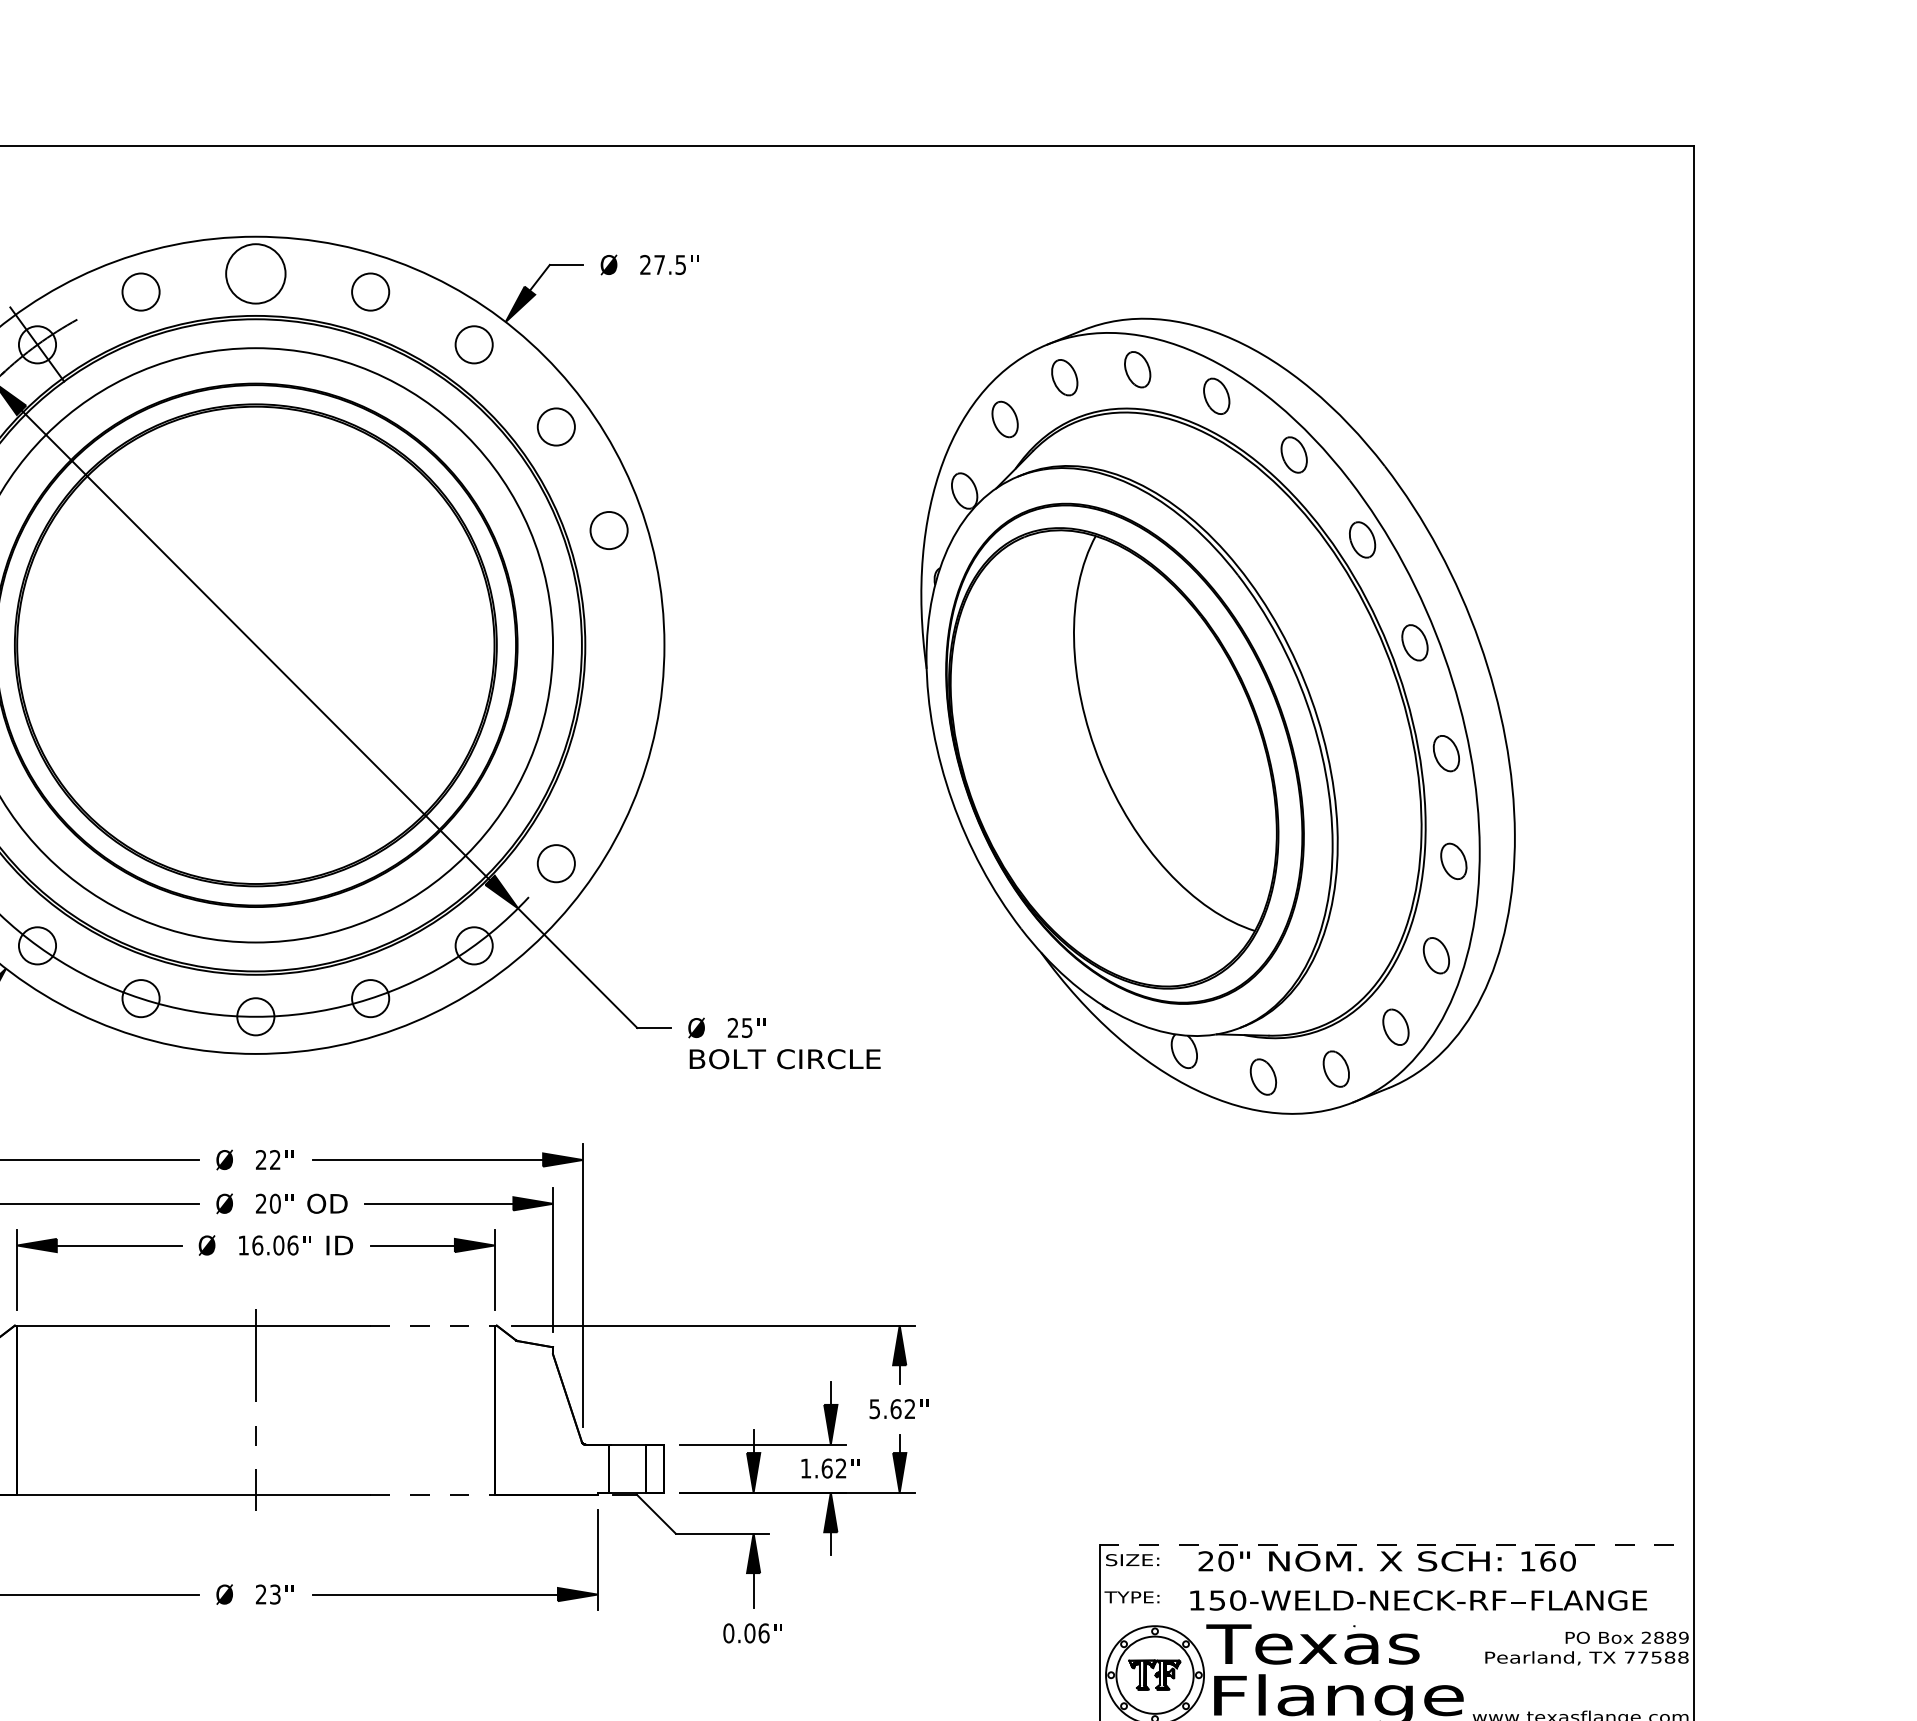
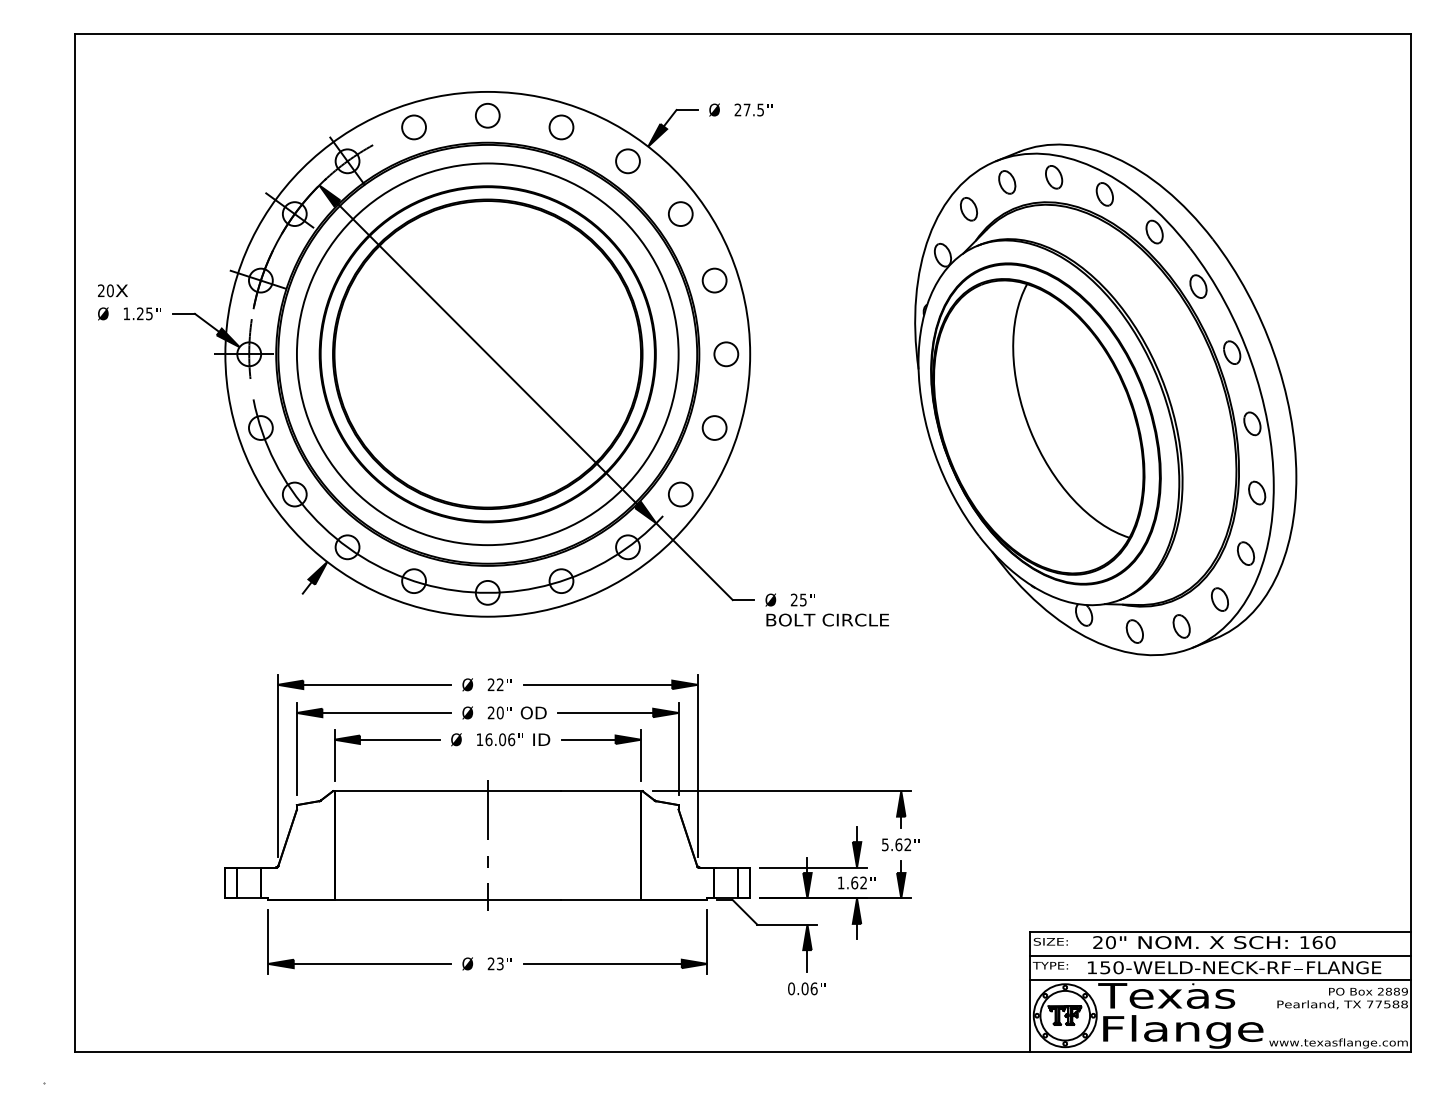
circle: (255, 273) -> (487, 115), size x0.62
circle: (627, 645) -> (726, 354), added
circle: (608, 759) -> (714, 427), added
line: (432, 1326) -> (601, 791), dashed -> solid
line: (432, 1494) -> (601, 899), dashed -> solid
line: (1396, 1545) -> (1220, 932), dashed -> solid
line: (1396, 1583) -> (1220, 956), added
line: (1396, 1618) -> (1220, 979), added

